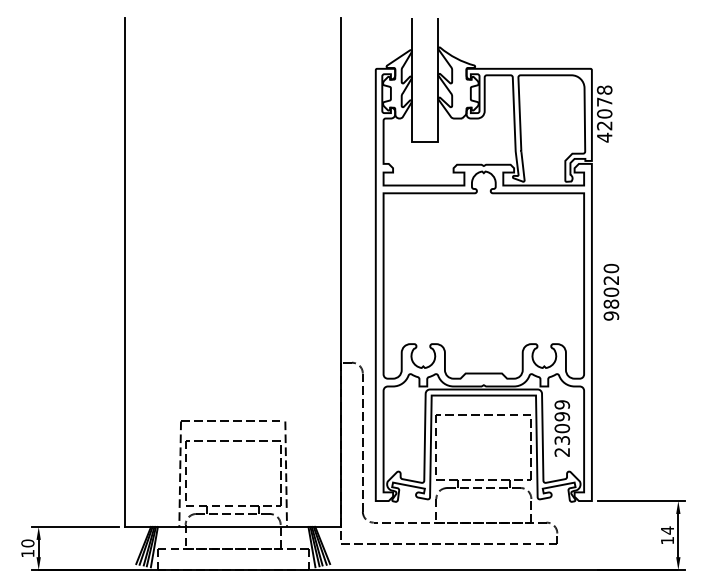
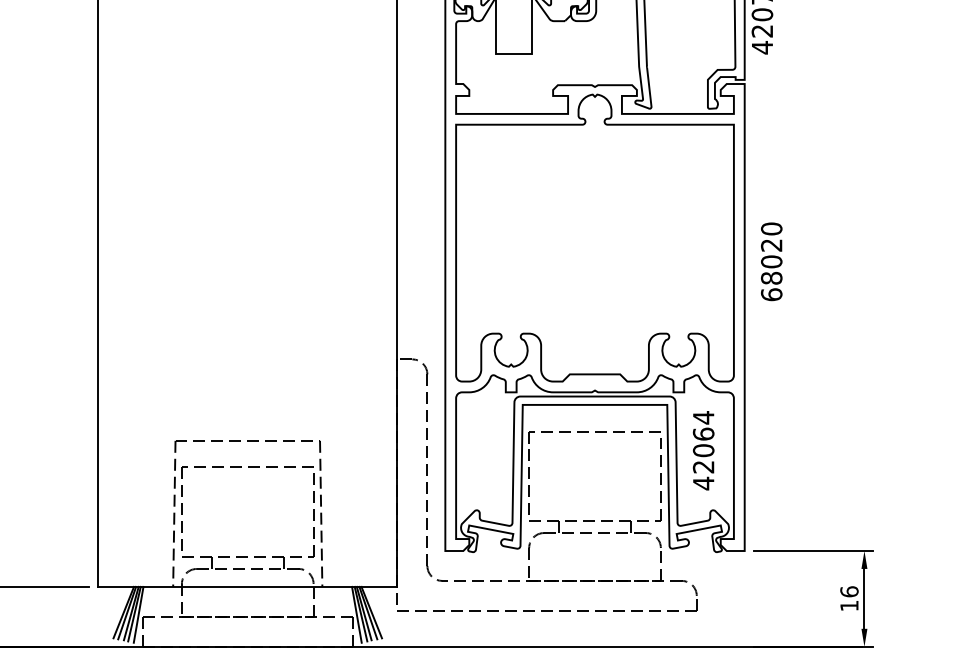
text: (611, 315) -> (771, 294), 98020 -> 68020
text: (562, 428) -> (703, 450), 23099 -> 42064
text: (667, 530) -> (849, 591), 14 -> 16

